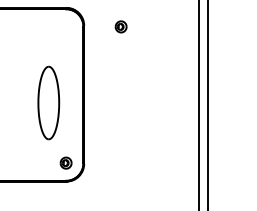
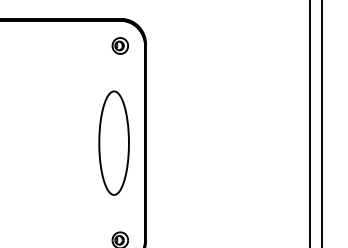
part: (120, 26) -> (119, 45), moved
part: (48, 102) -> (113, 142), moved

